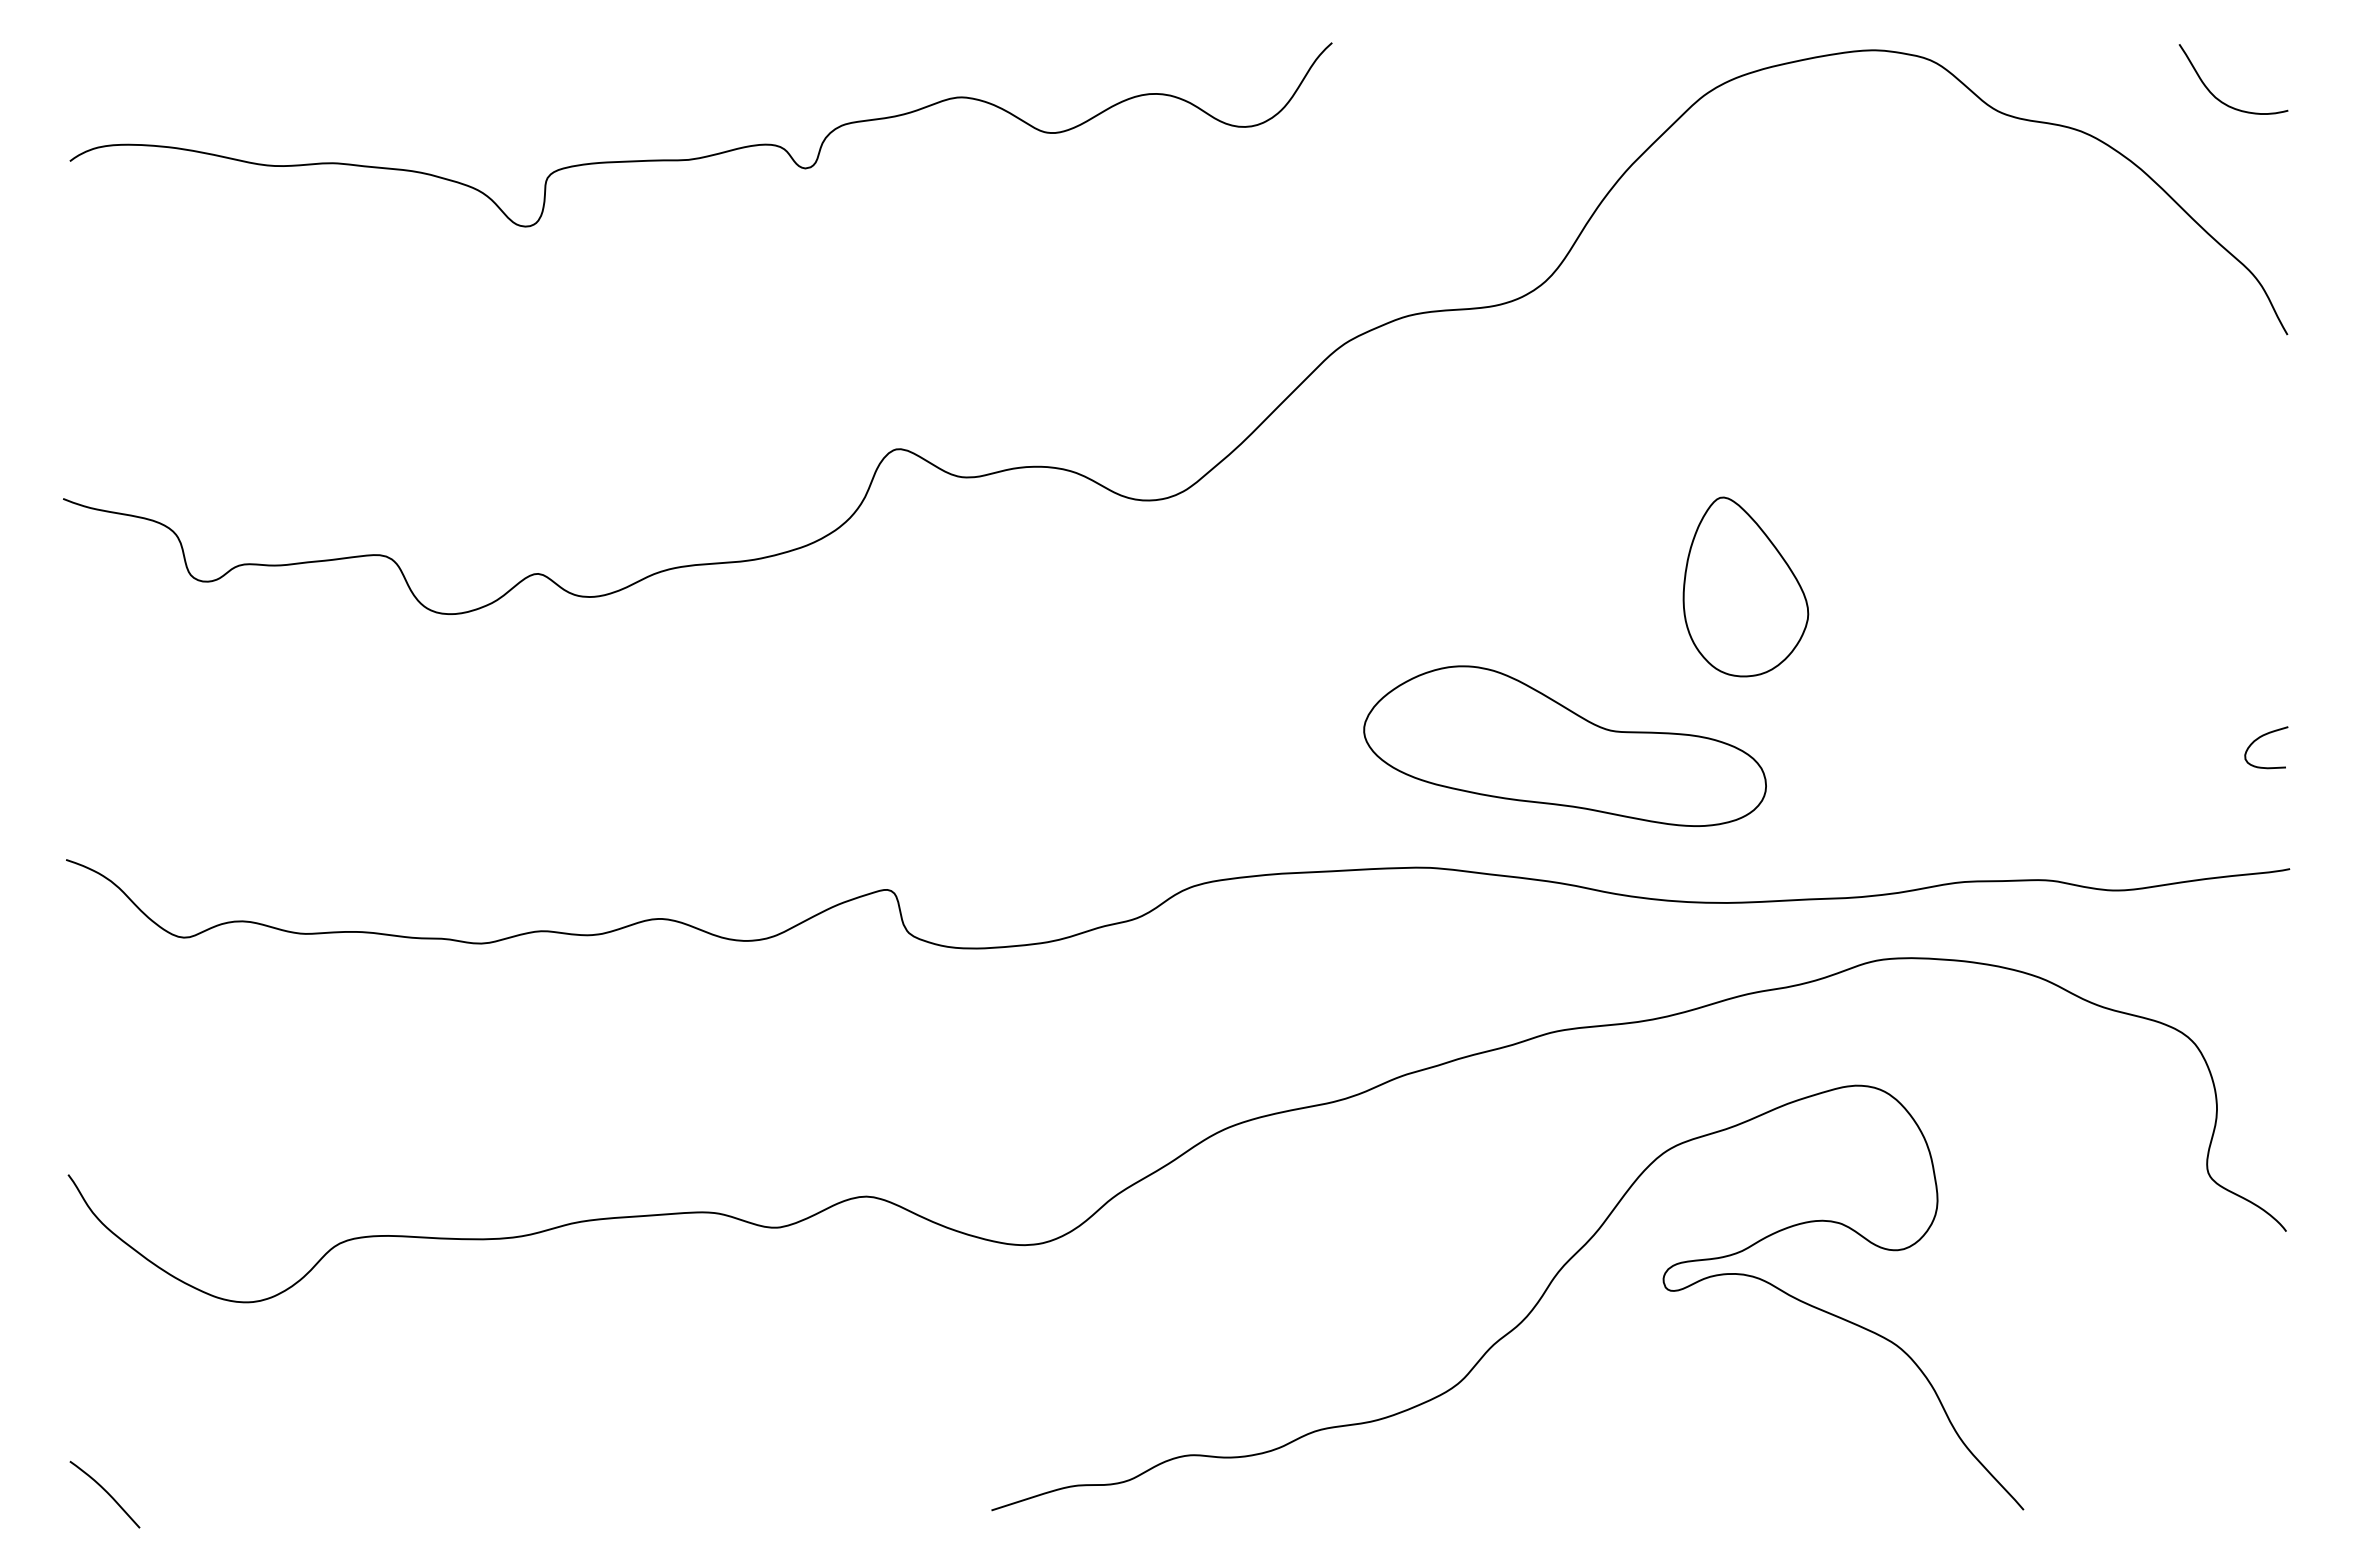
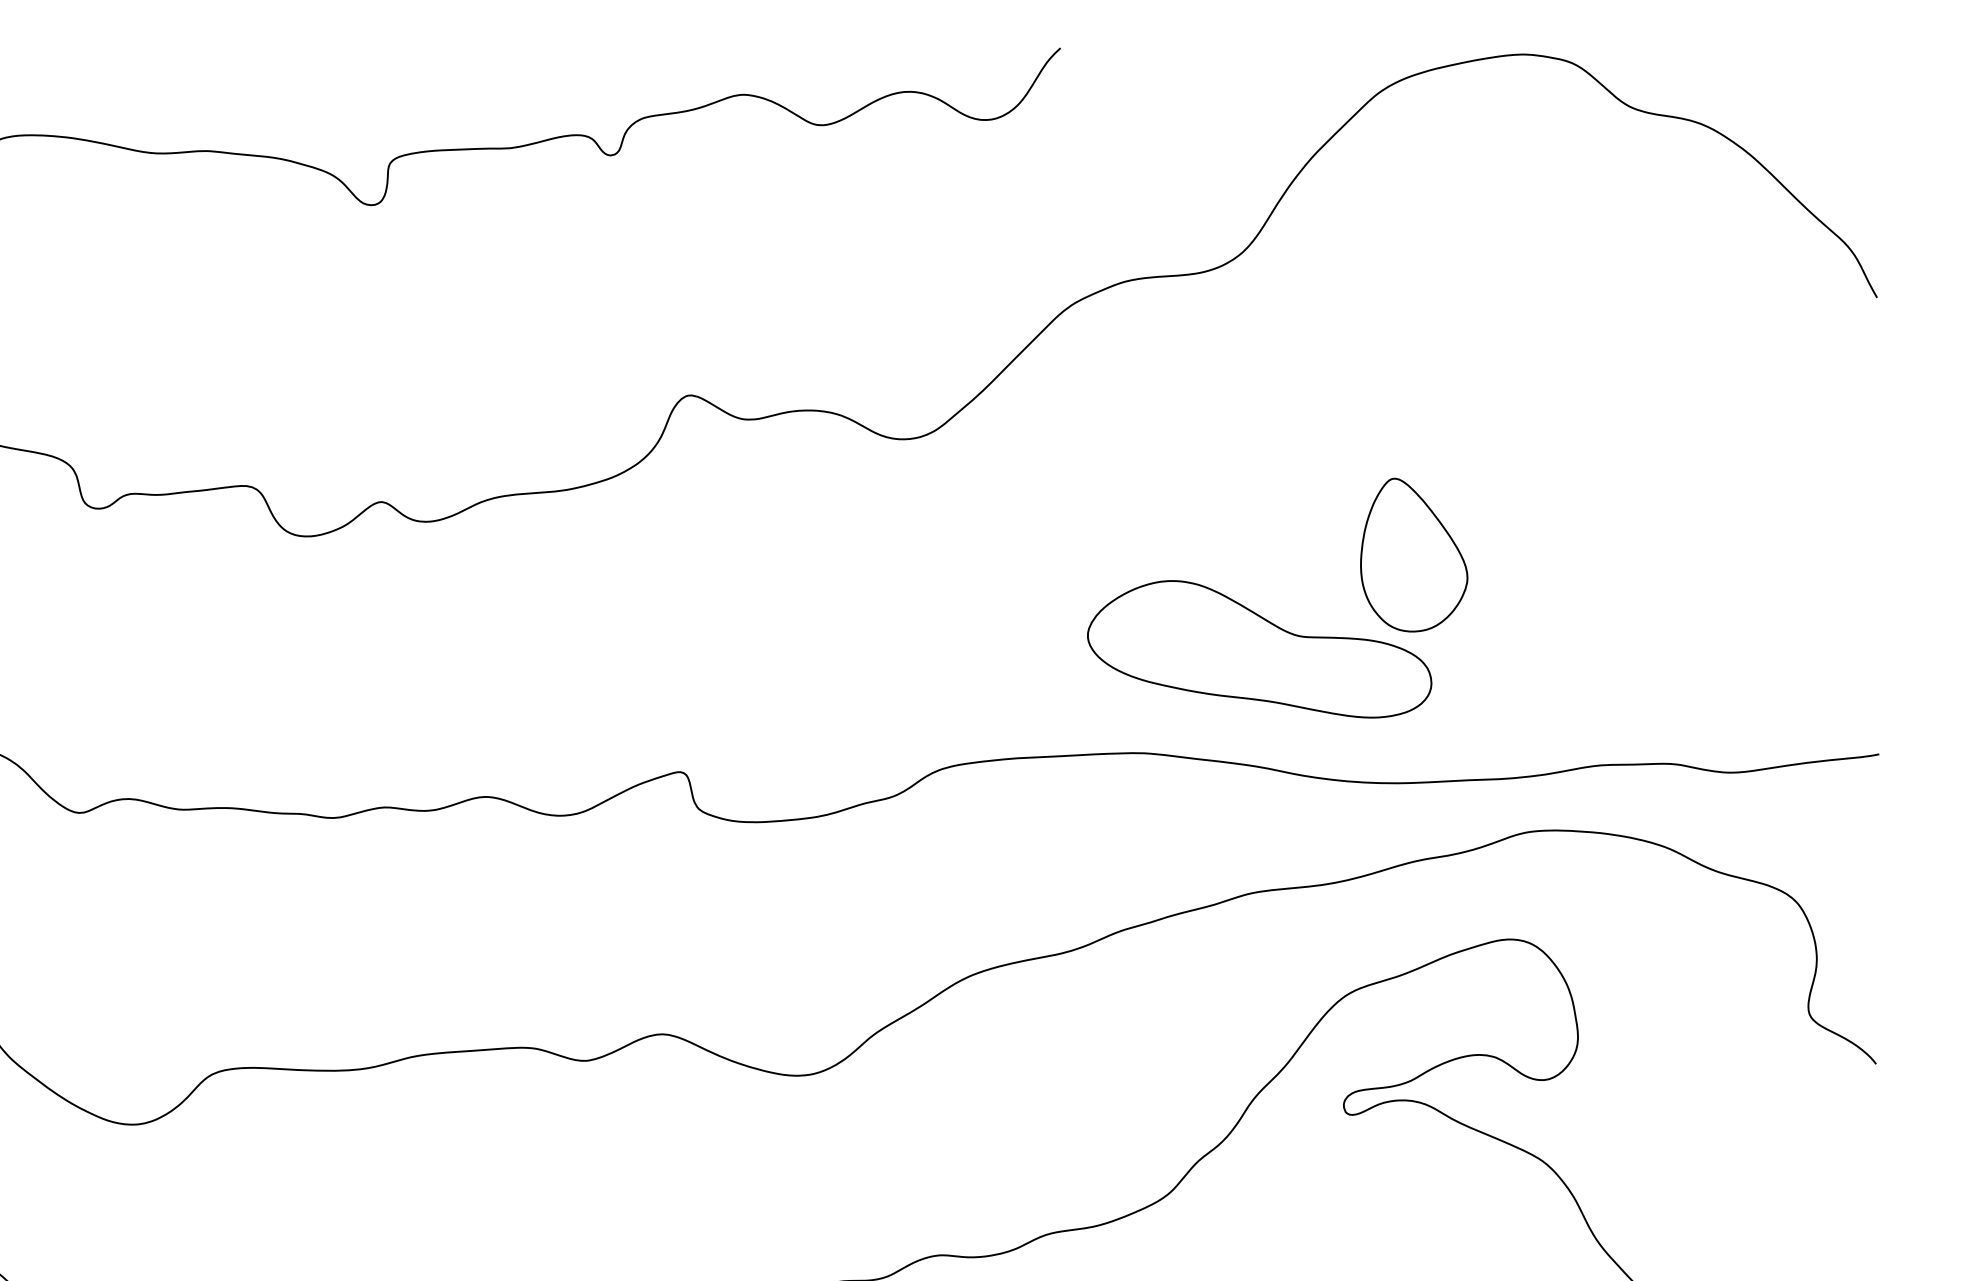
curve: (2217, 97) -> (1817, 94), removed
part: (1745, 586) -> (1413, 554), moved
curve: (2261, 737) -> (1854, 641), removed

